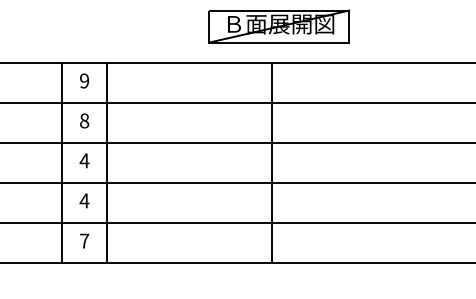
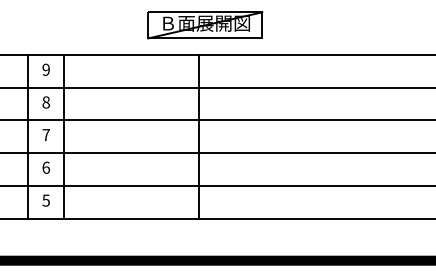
text: (84, 160) -> (46, 134), 4 -> 7
text: (84, 200) -> (46, 167), 4 -> 6
text: (83, 240) -> (45, 200), 7 -> 5

